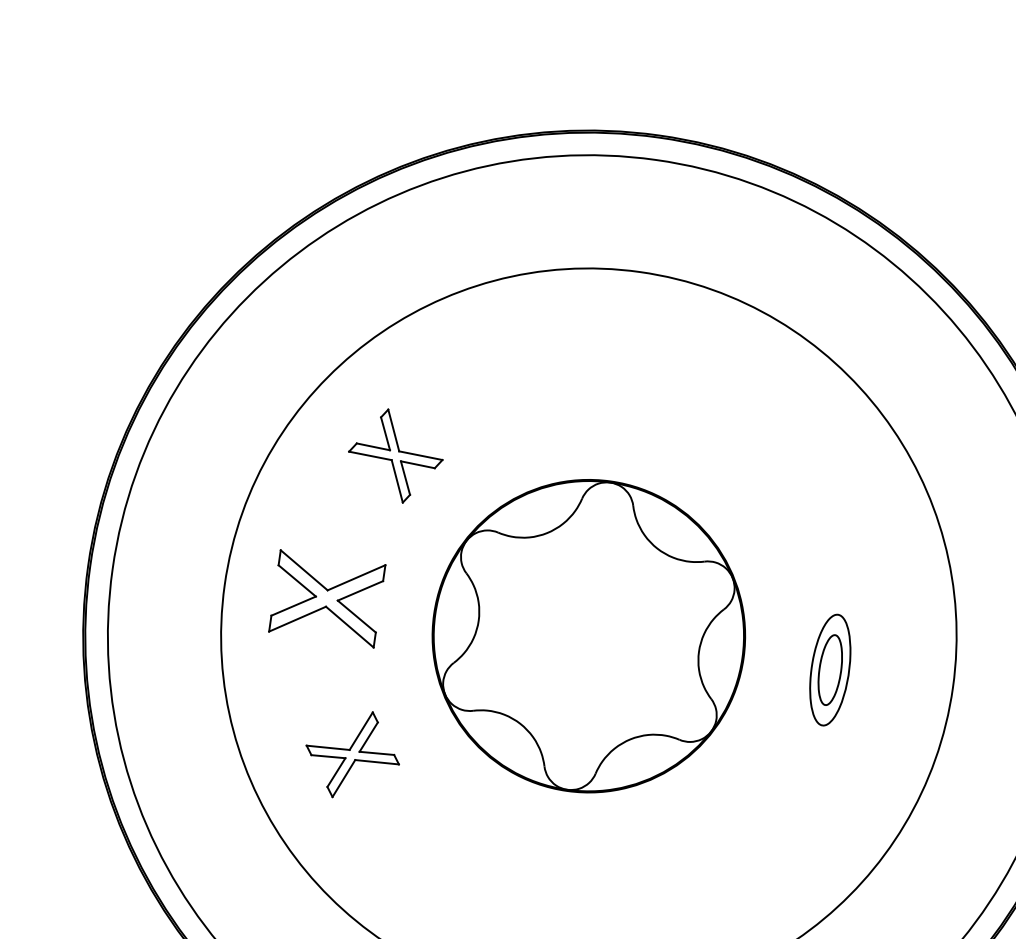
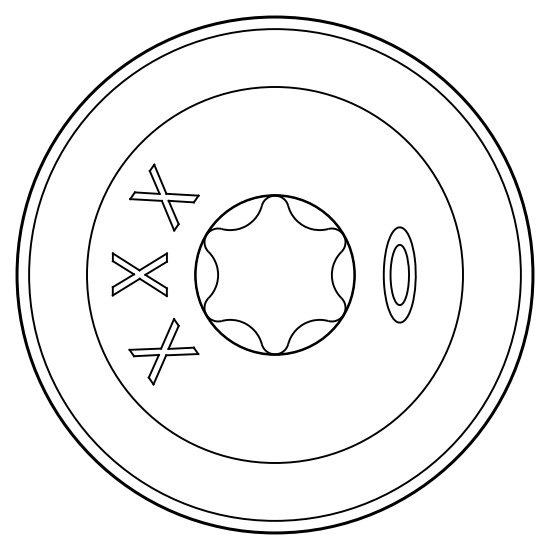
part: (395, 456) -> (164, 197), size x1.43
part: (830, 669) -> (399, 274), size x1.67
part: (352, 754) -> (163, 351), size x1.43

